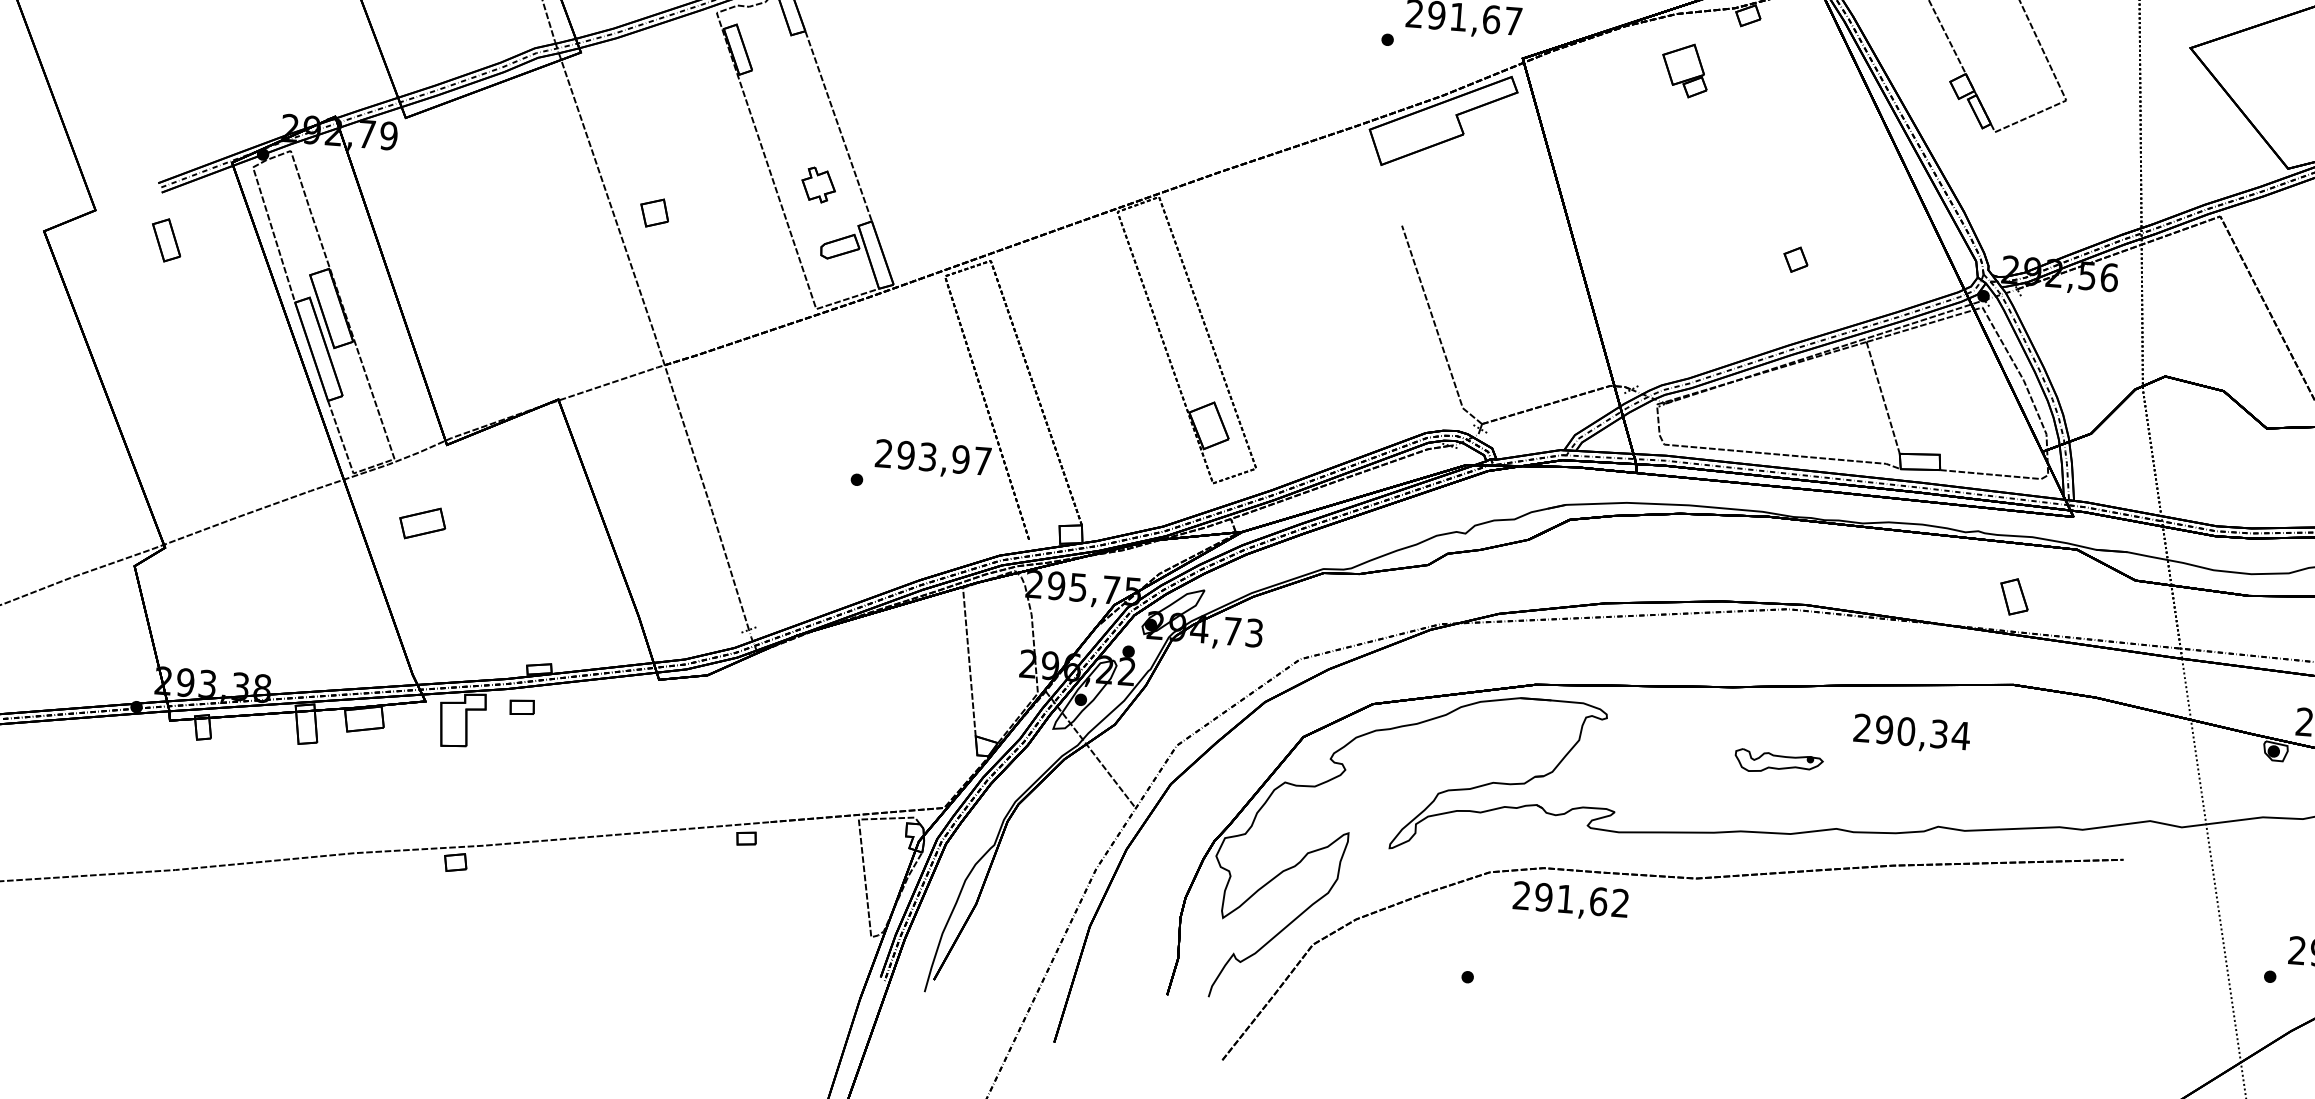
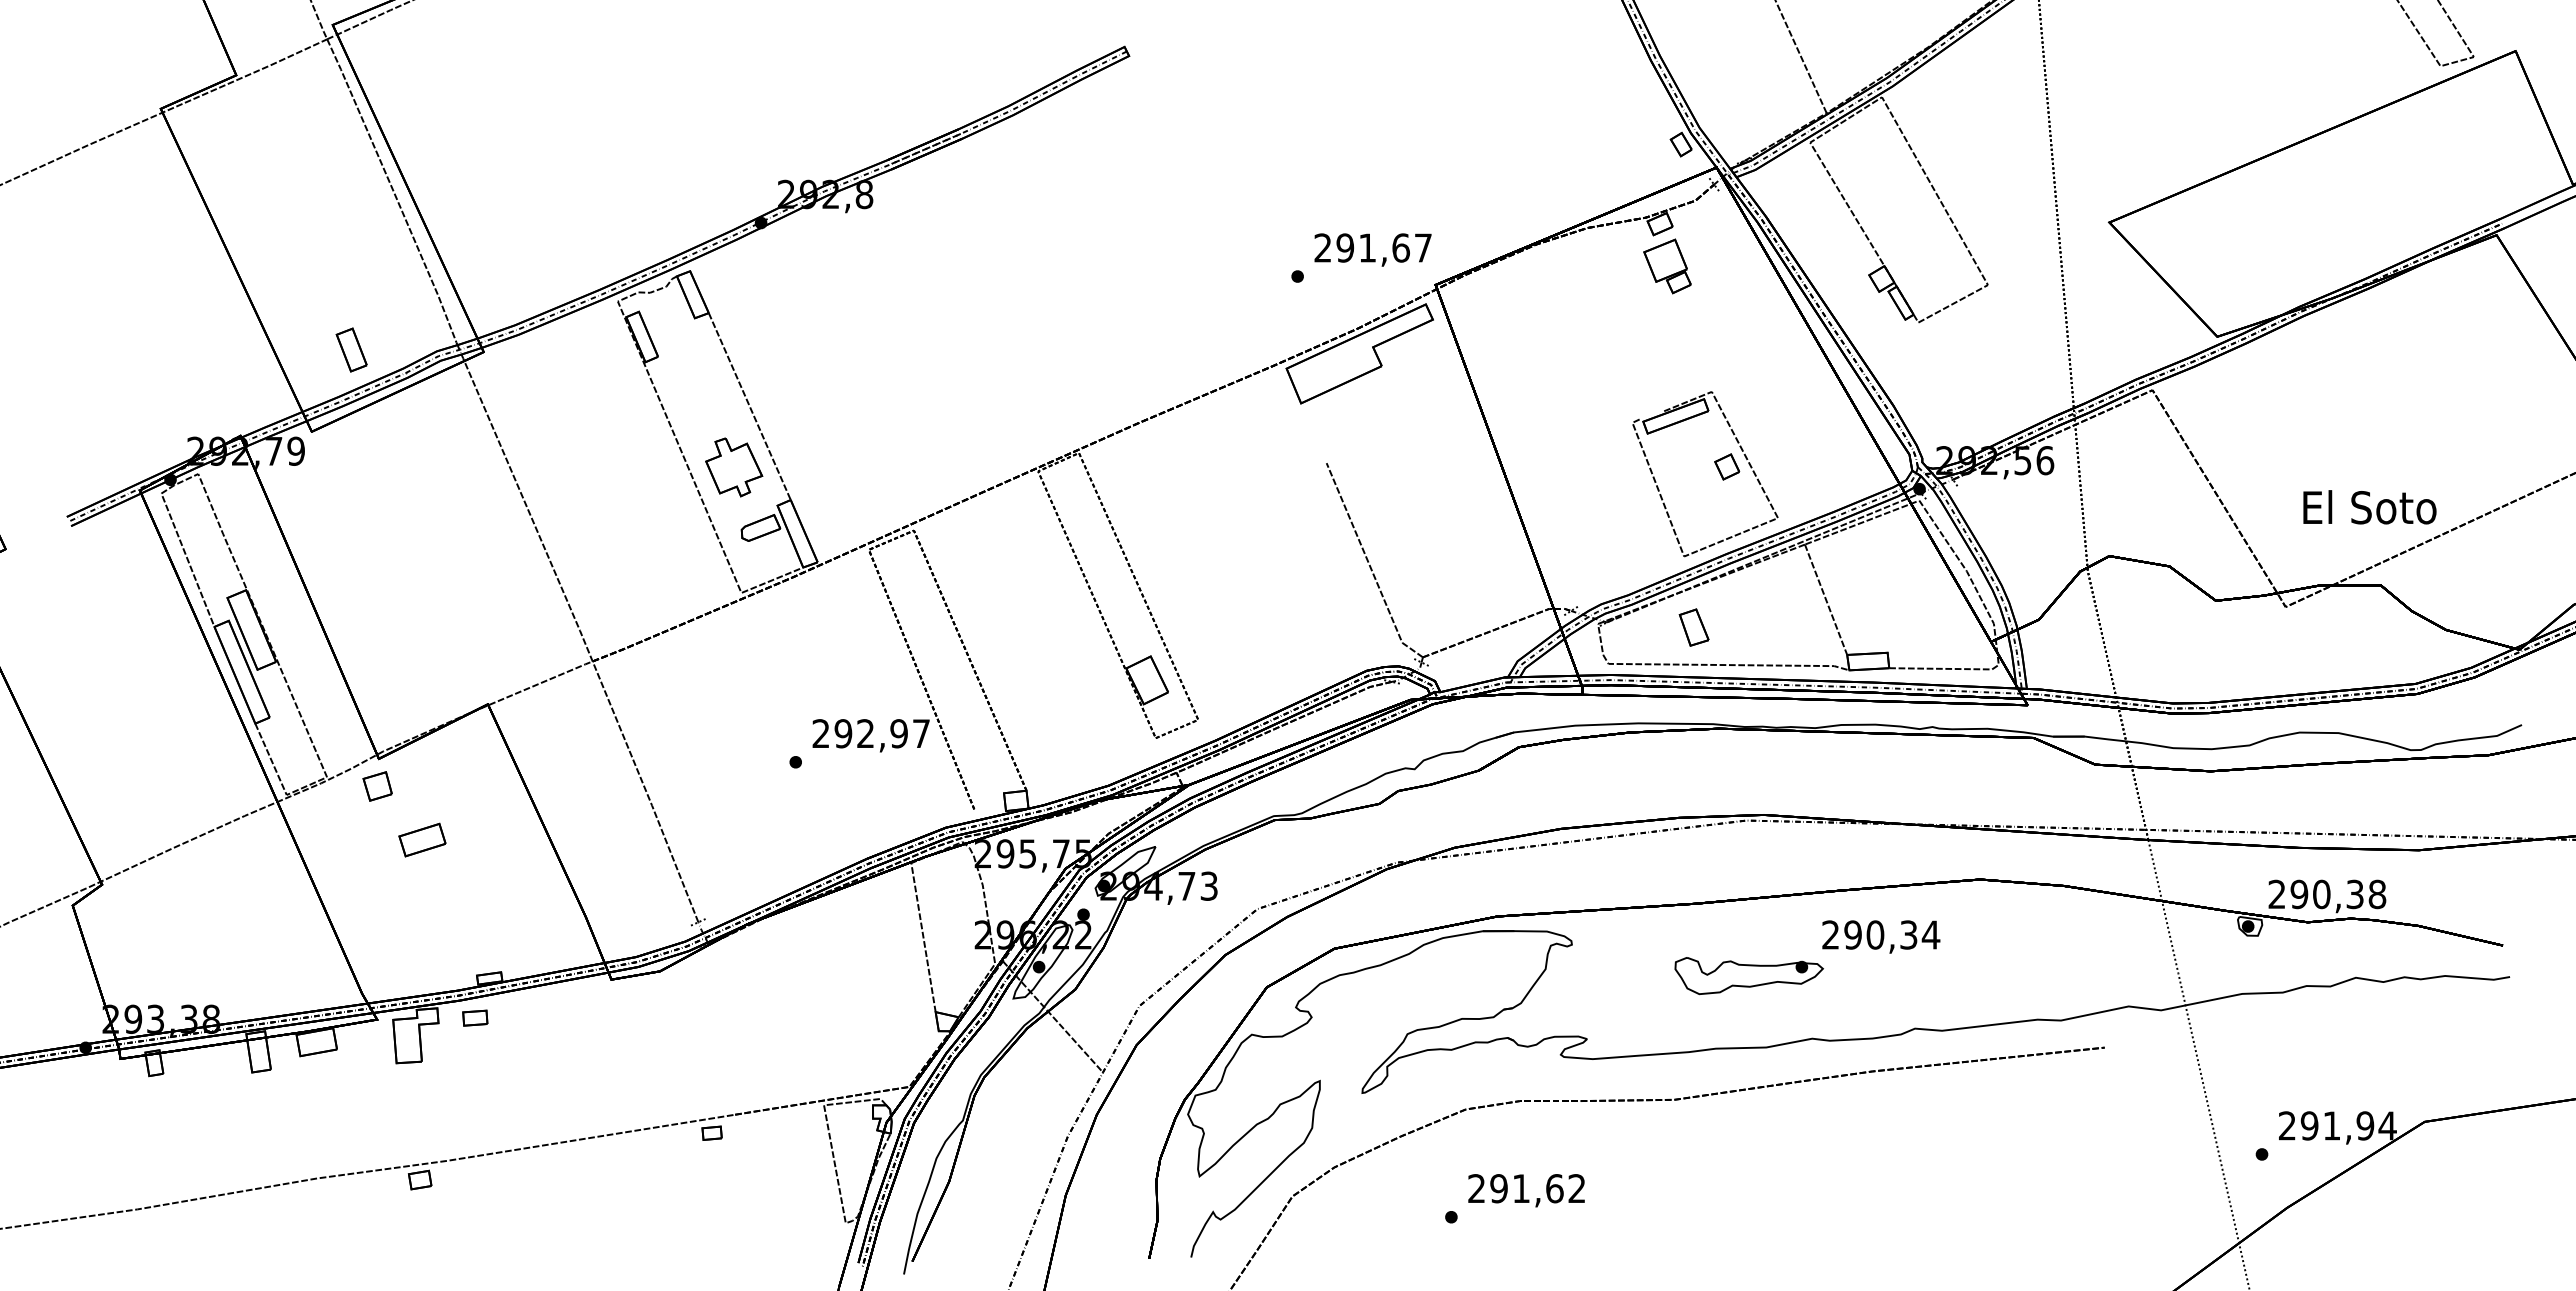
part: (1685, 70) -> (1667, 266), moved
part: (818, 185) -> (734, 467), size x1.67
part: (654, 213) -> (377, 786), moved
part: (166, 239) -> (351, 349), moved
part: (1812, 248) -> (1743, 454), added
text: (927, 456) -> (865, 733), 293,97 -> 292,97
part: (422, 522) -> (422, 839), moved
part: (2013, 596) -> (1693, 627), moved
part: (1778, 762) -> (1748, 976), size x1.67
text: (1570, 901) -> (1526, 1190), moved

